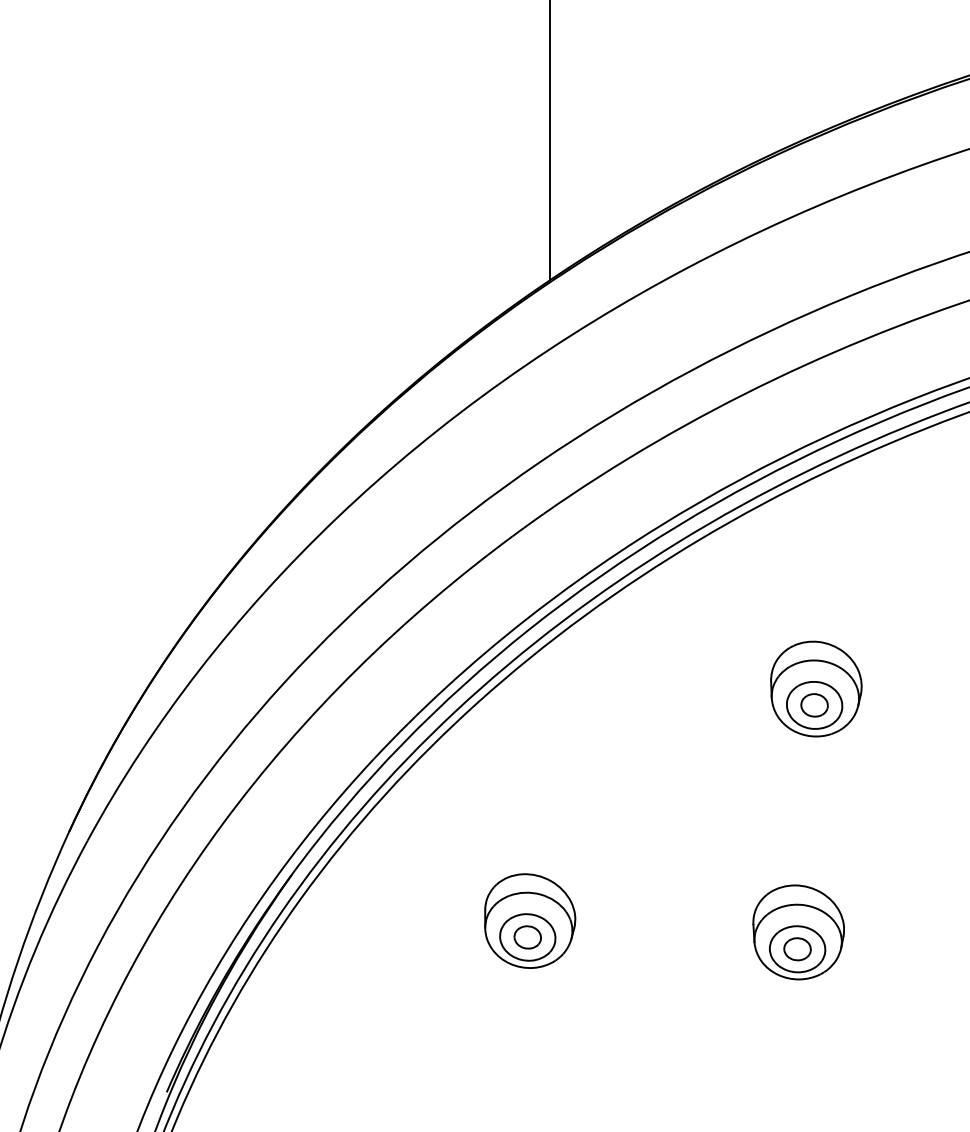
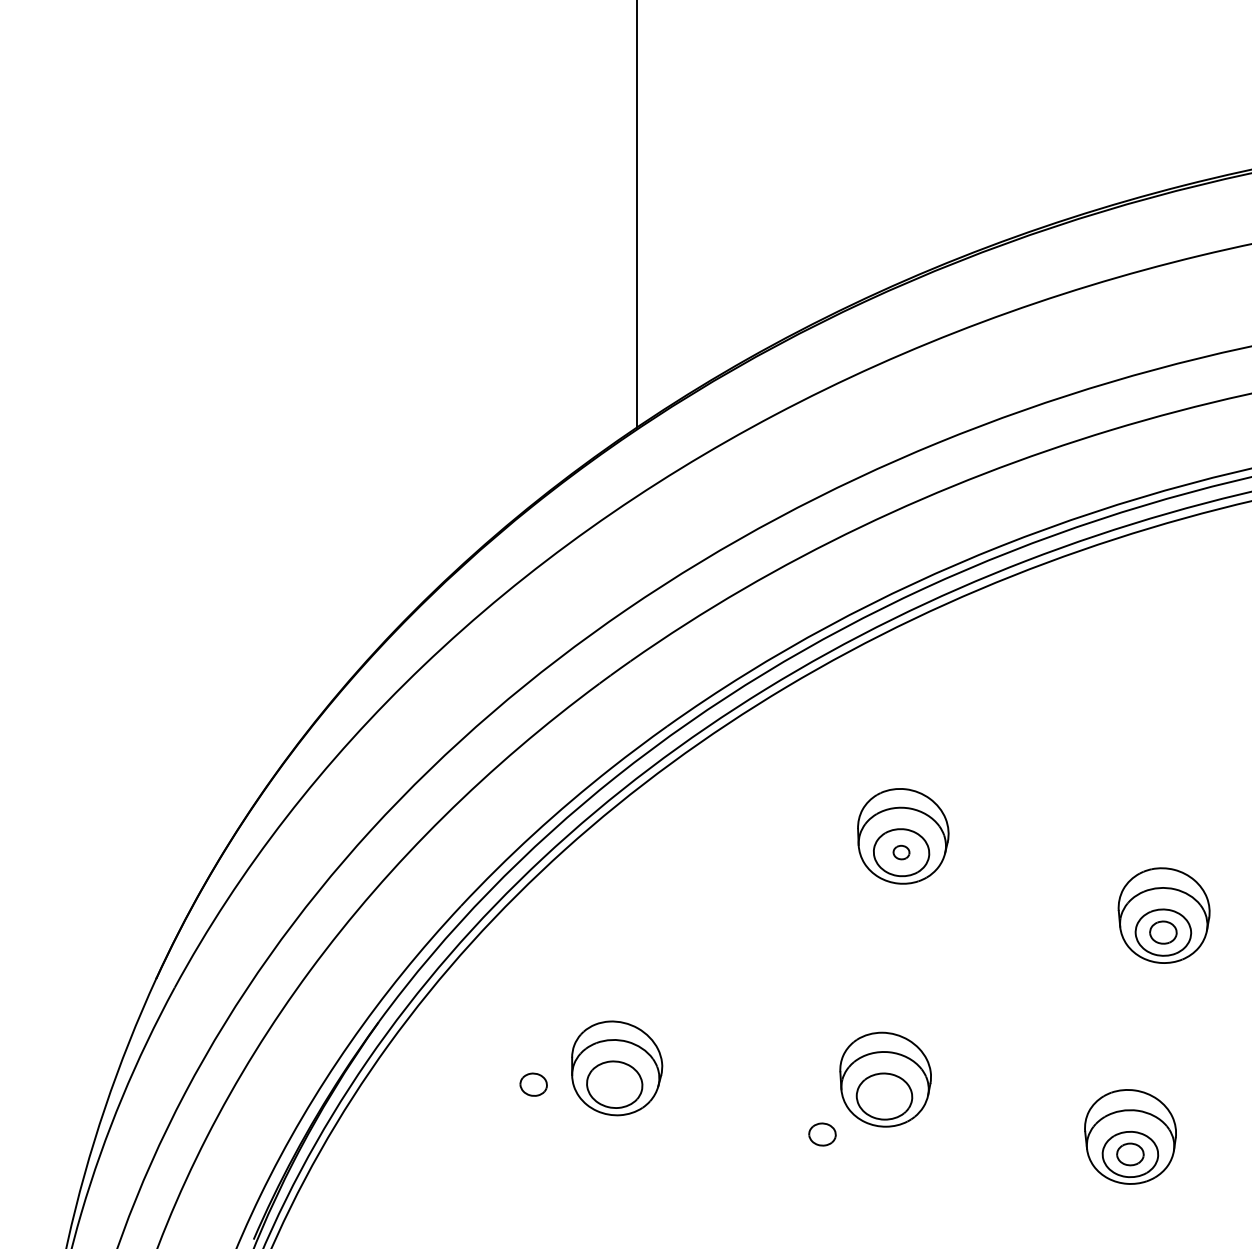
part: (814, 705) -> (901, 852), size x0.6
part: (527, 937) -> (533, 1084), moved
part: (797, 949) -> (822, 1134), moved

